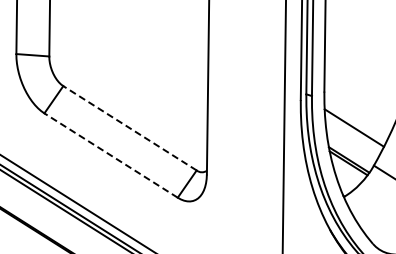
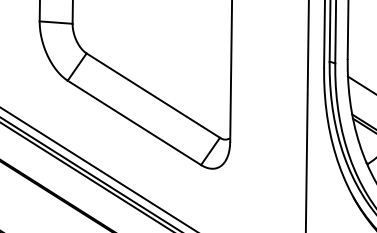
line: (130, 128) -> (153, 95), dashed -> solid
line: (111, 155) -> (134, 122), dashed -> solid

